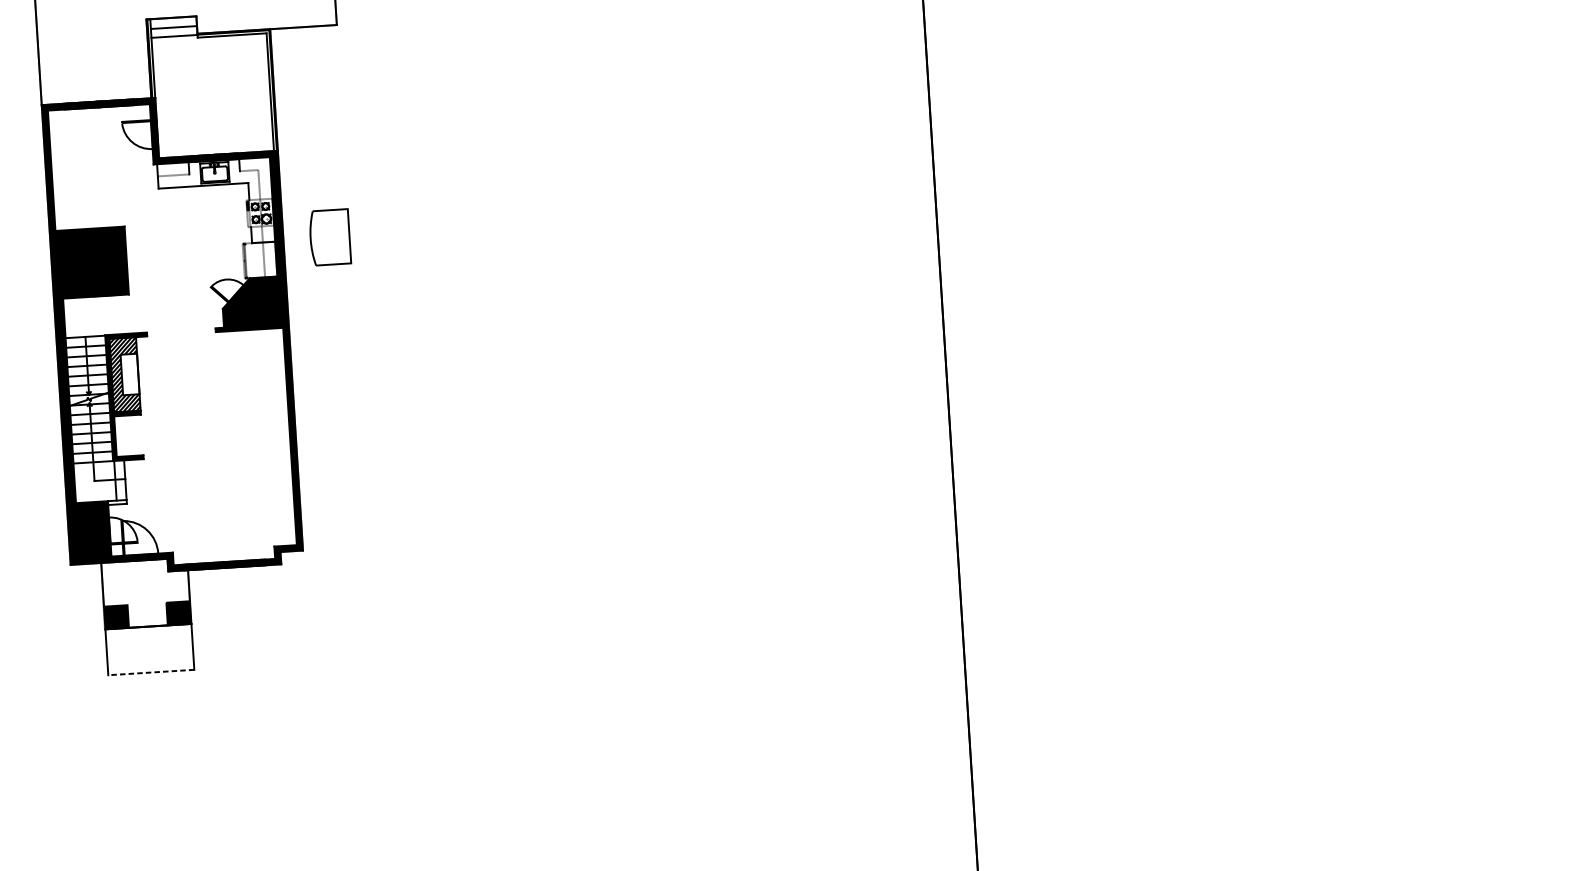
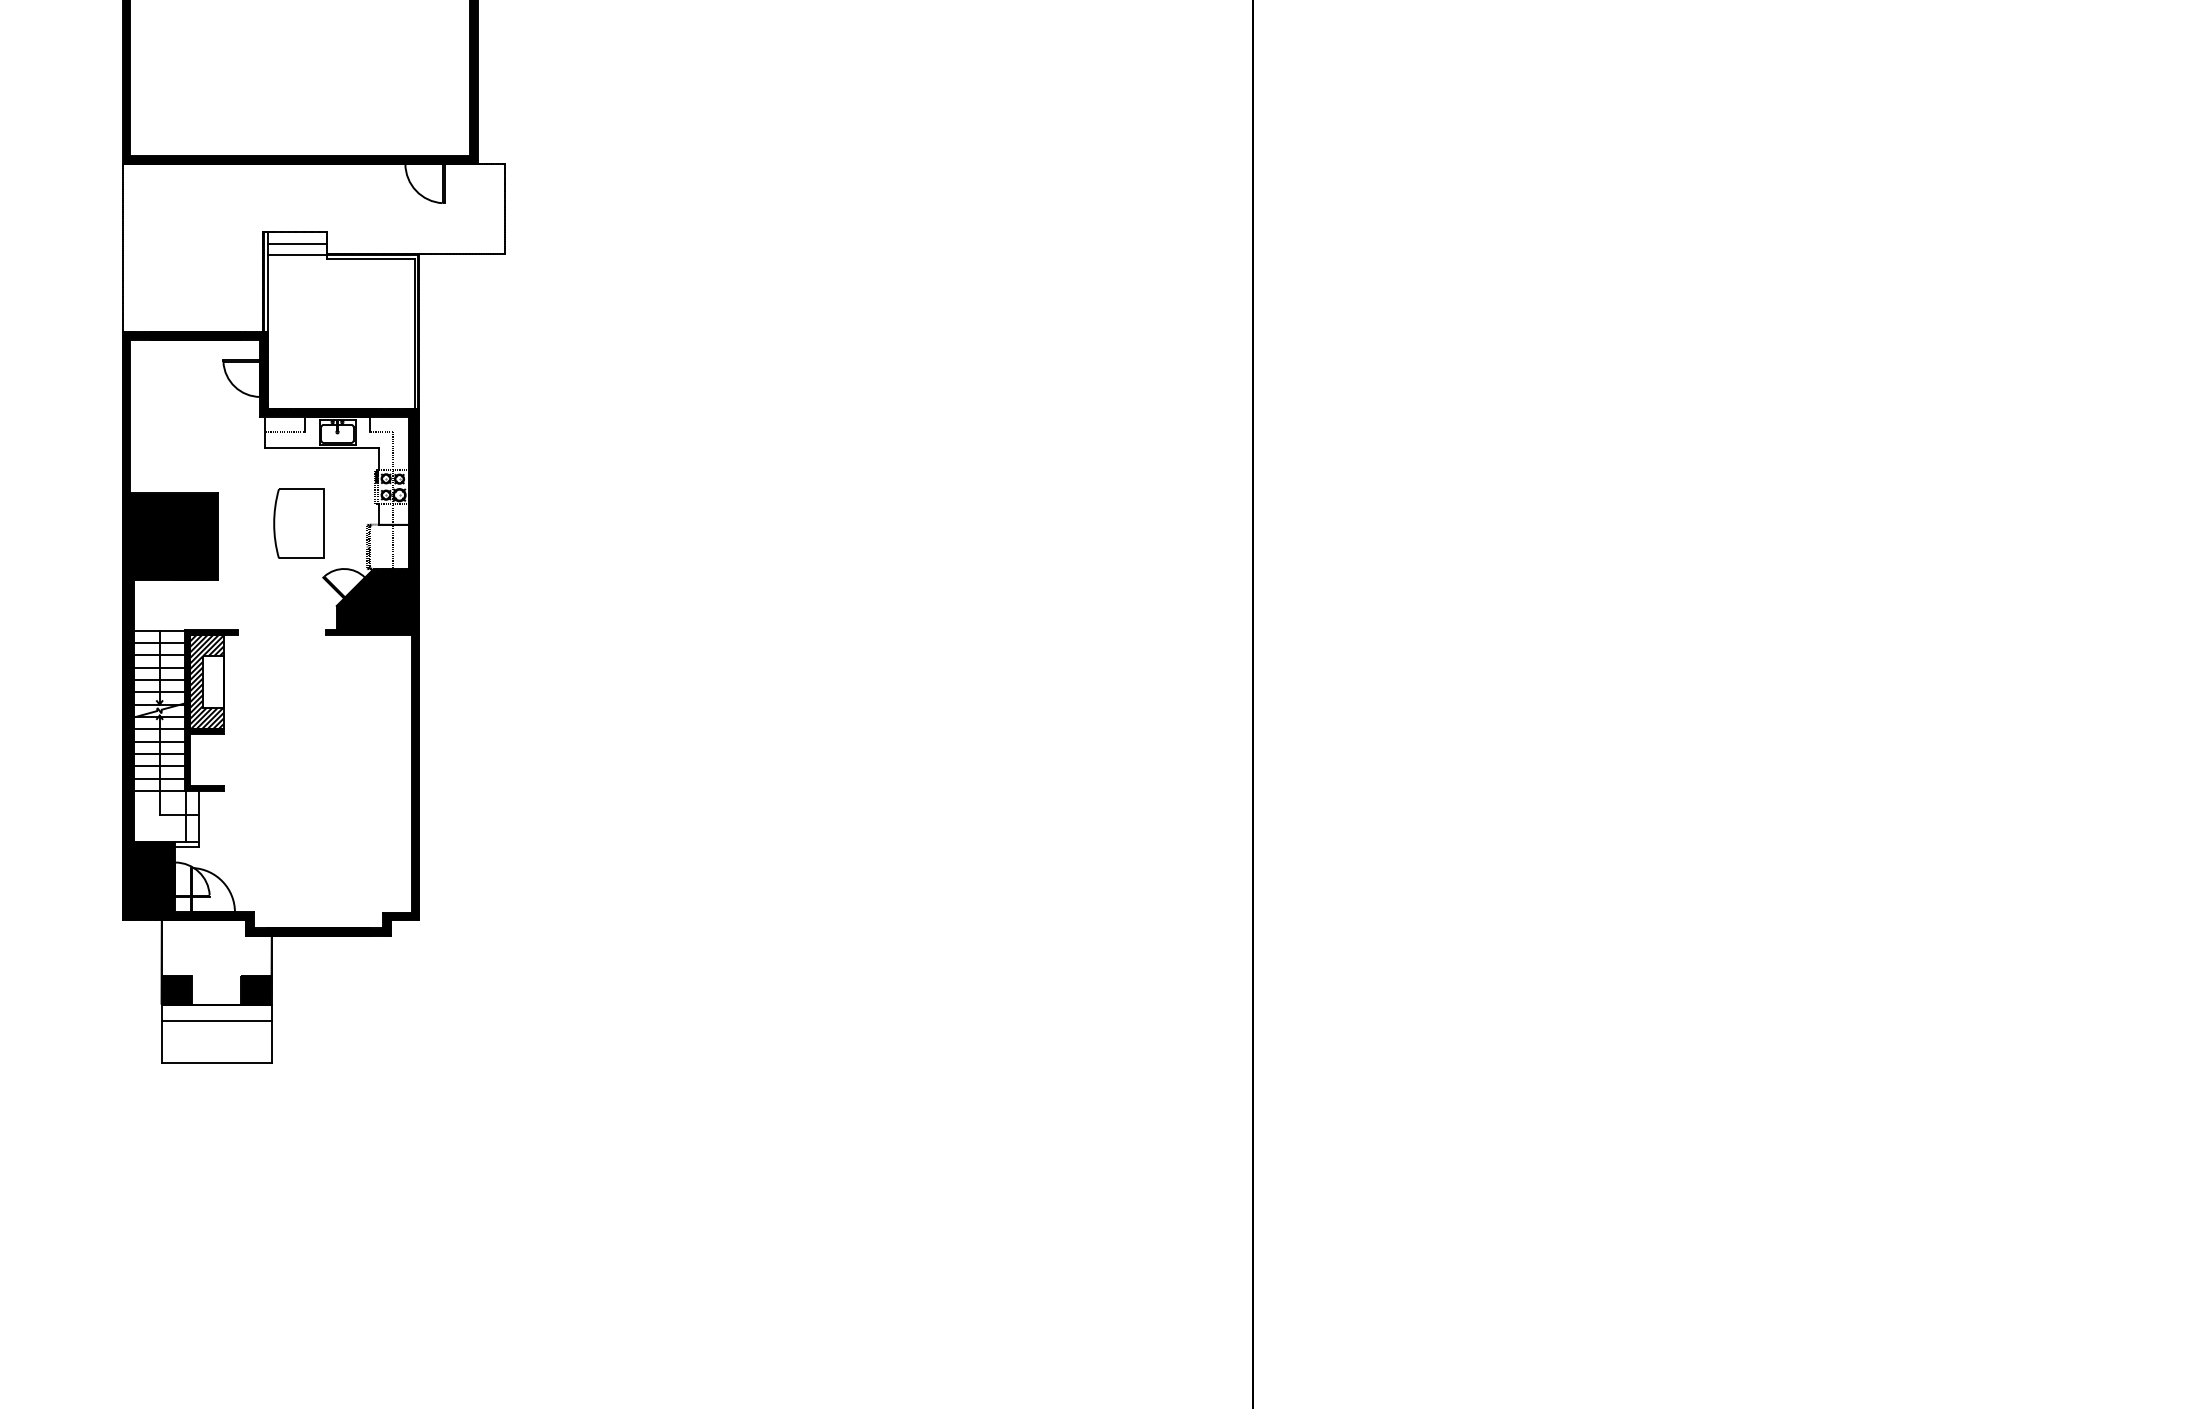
part: (329, 237) -> (298, 523), moved
line: (149, 639) -> (216, 1020), added
line: (151, 672) -> (216, 1063), dashed -> solid

